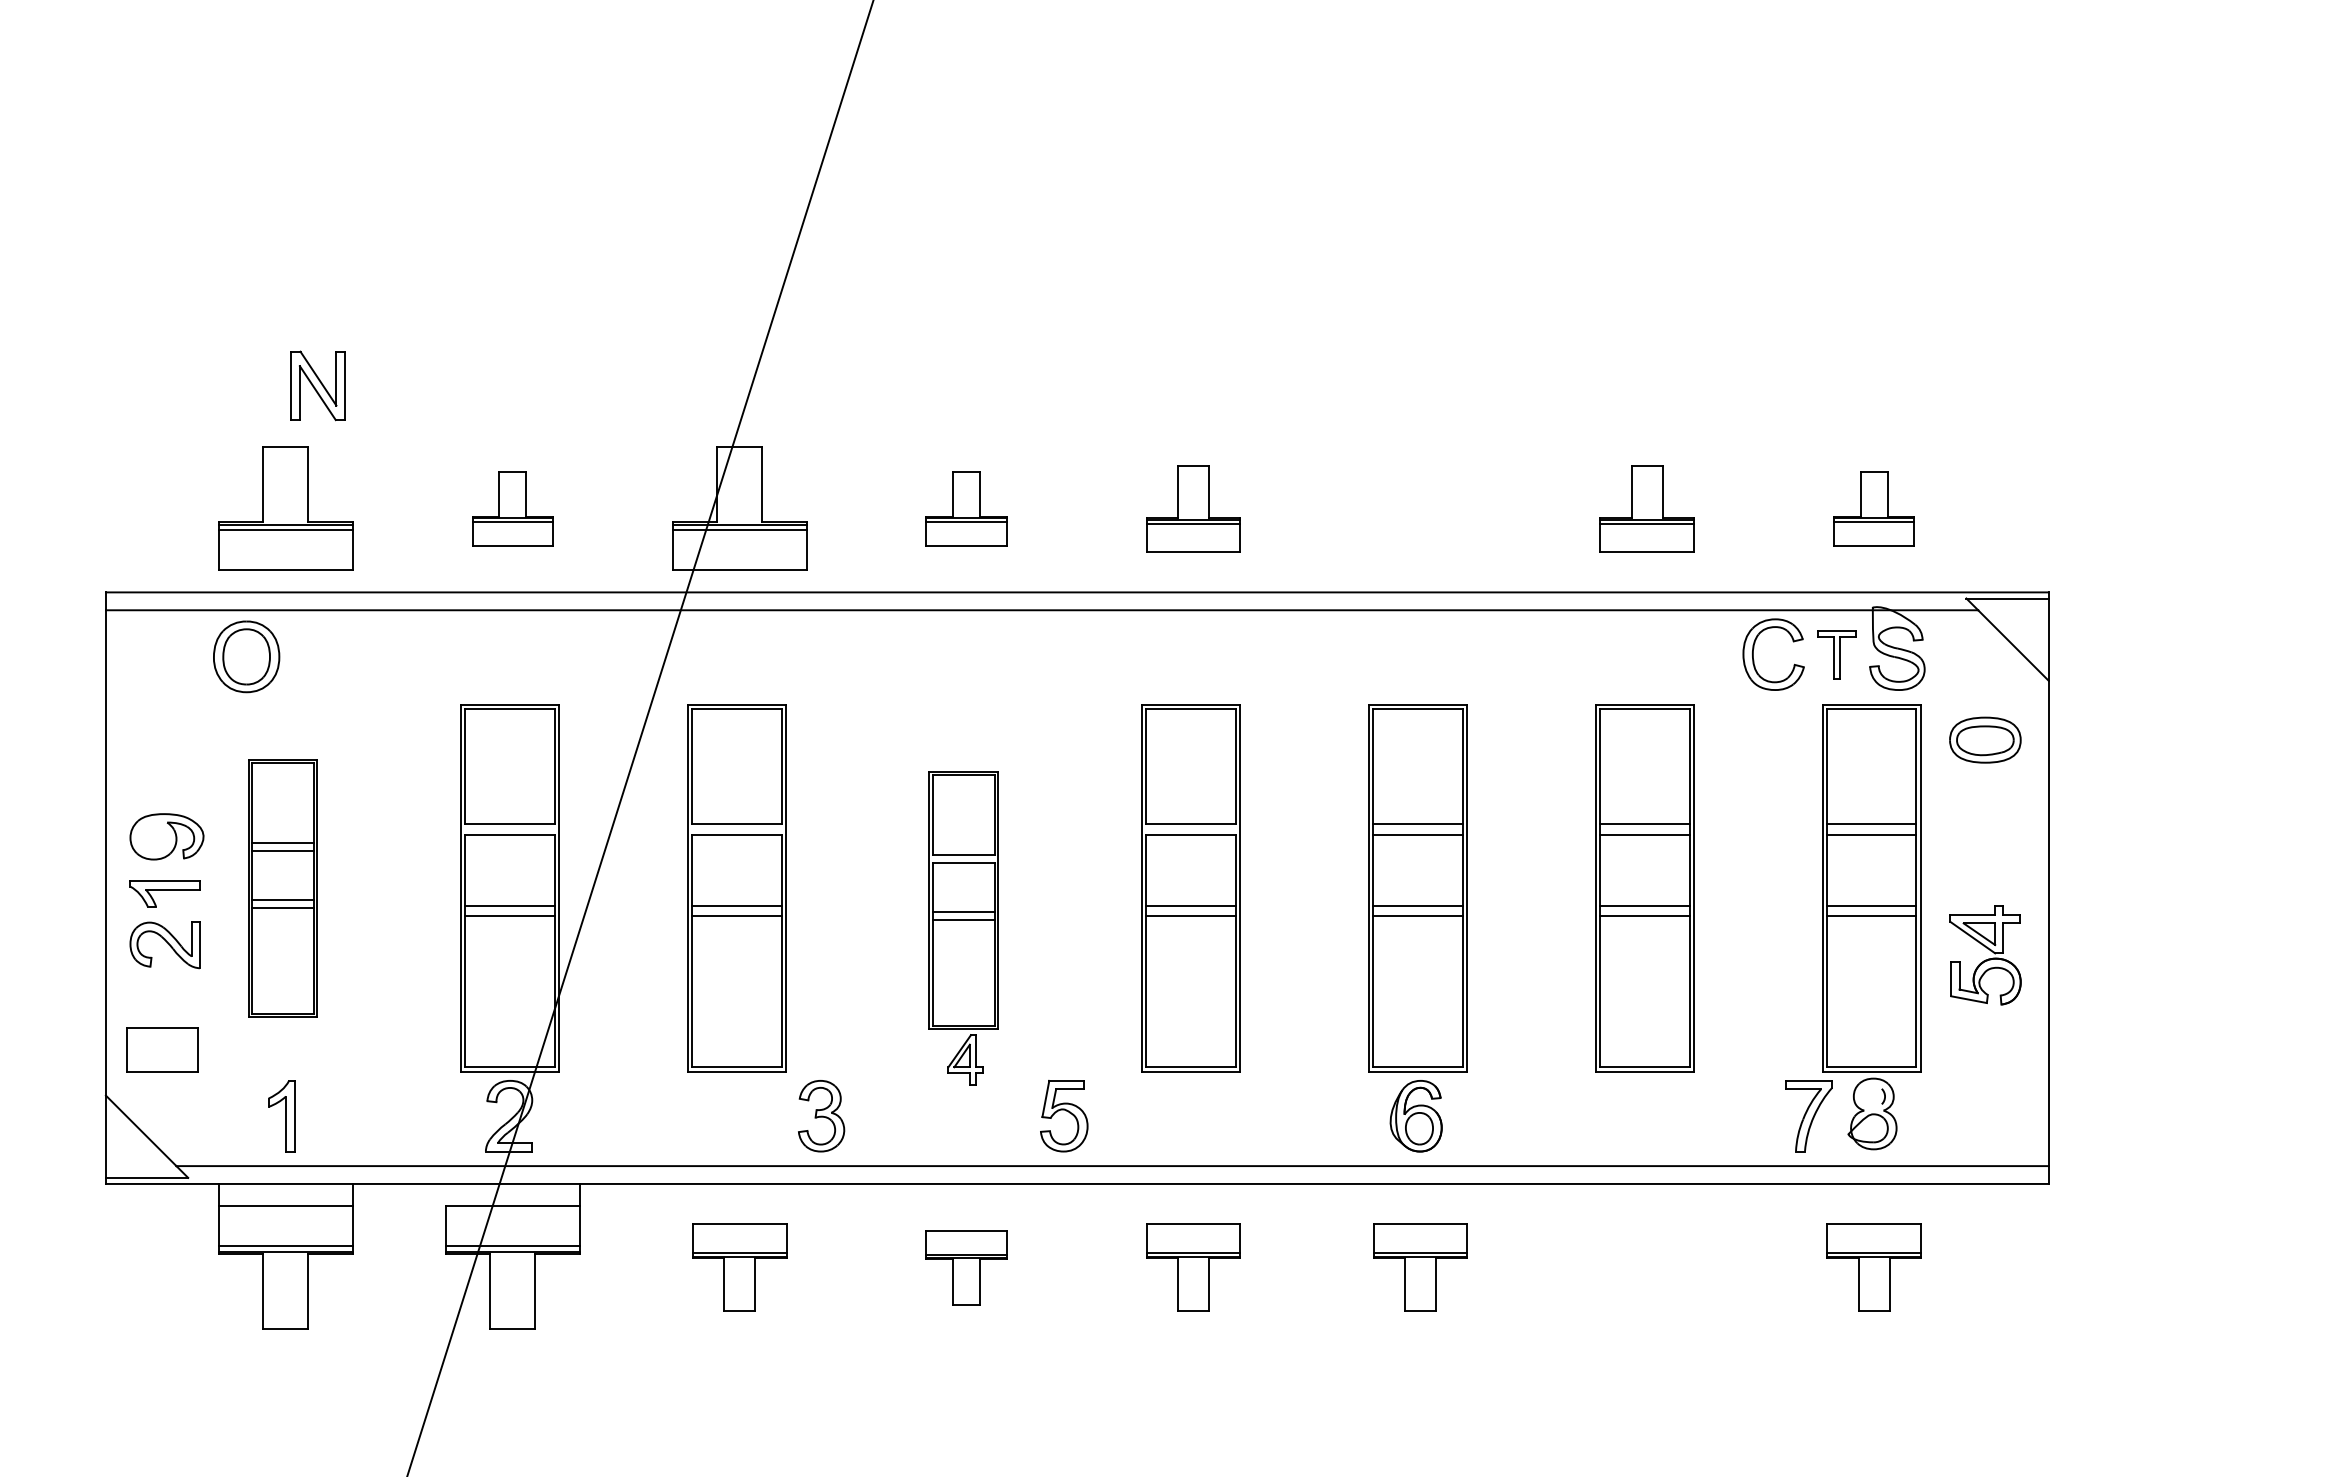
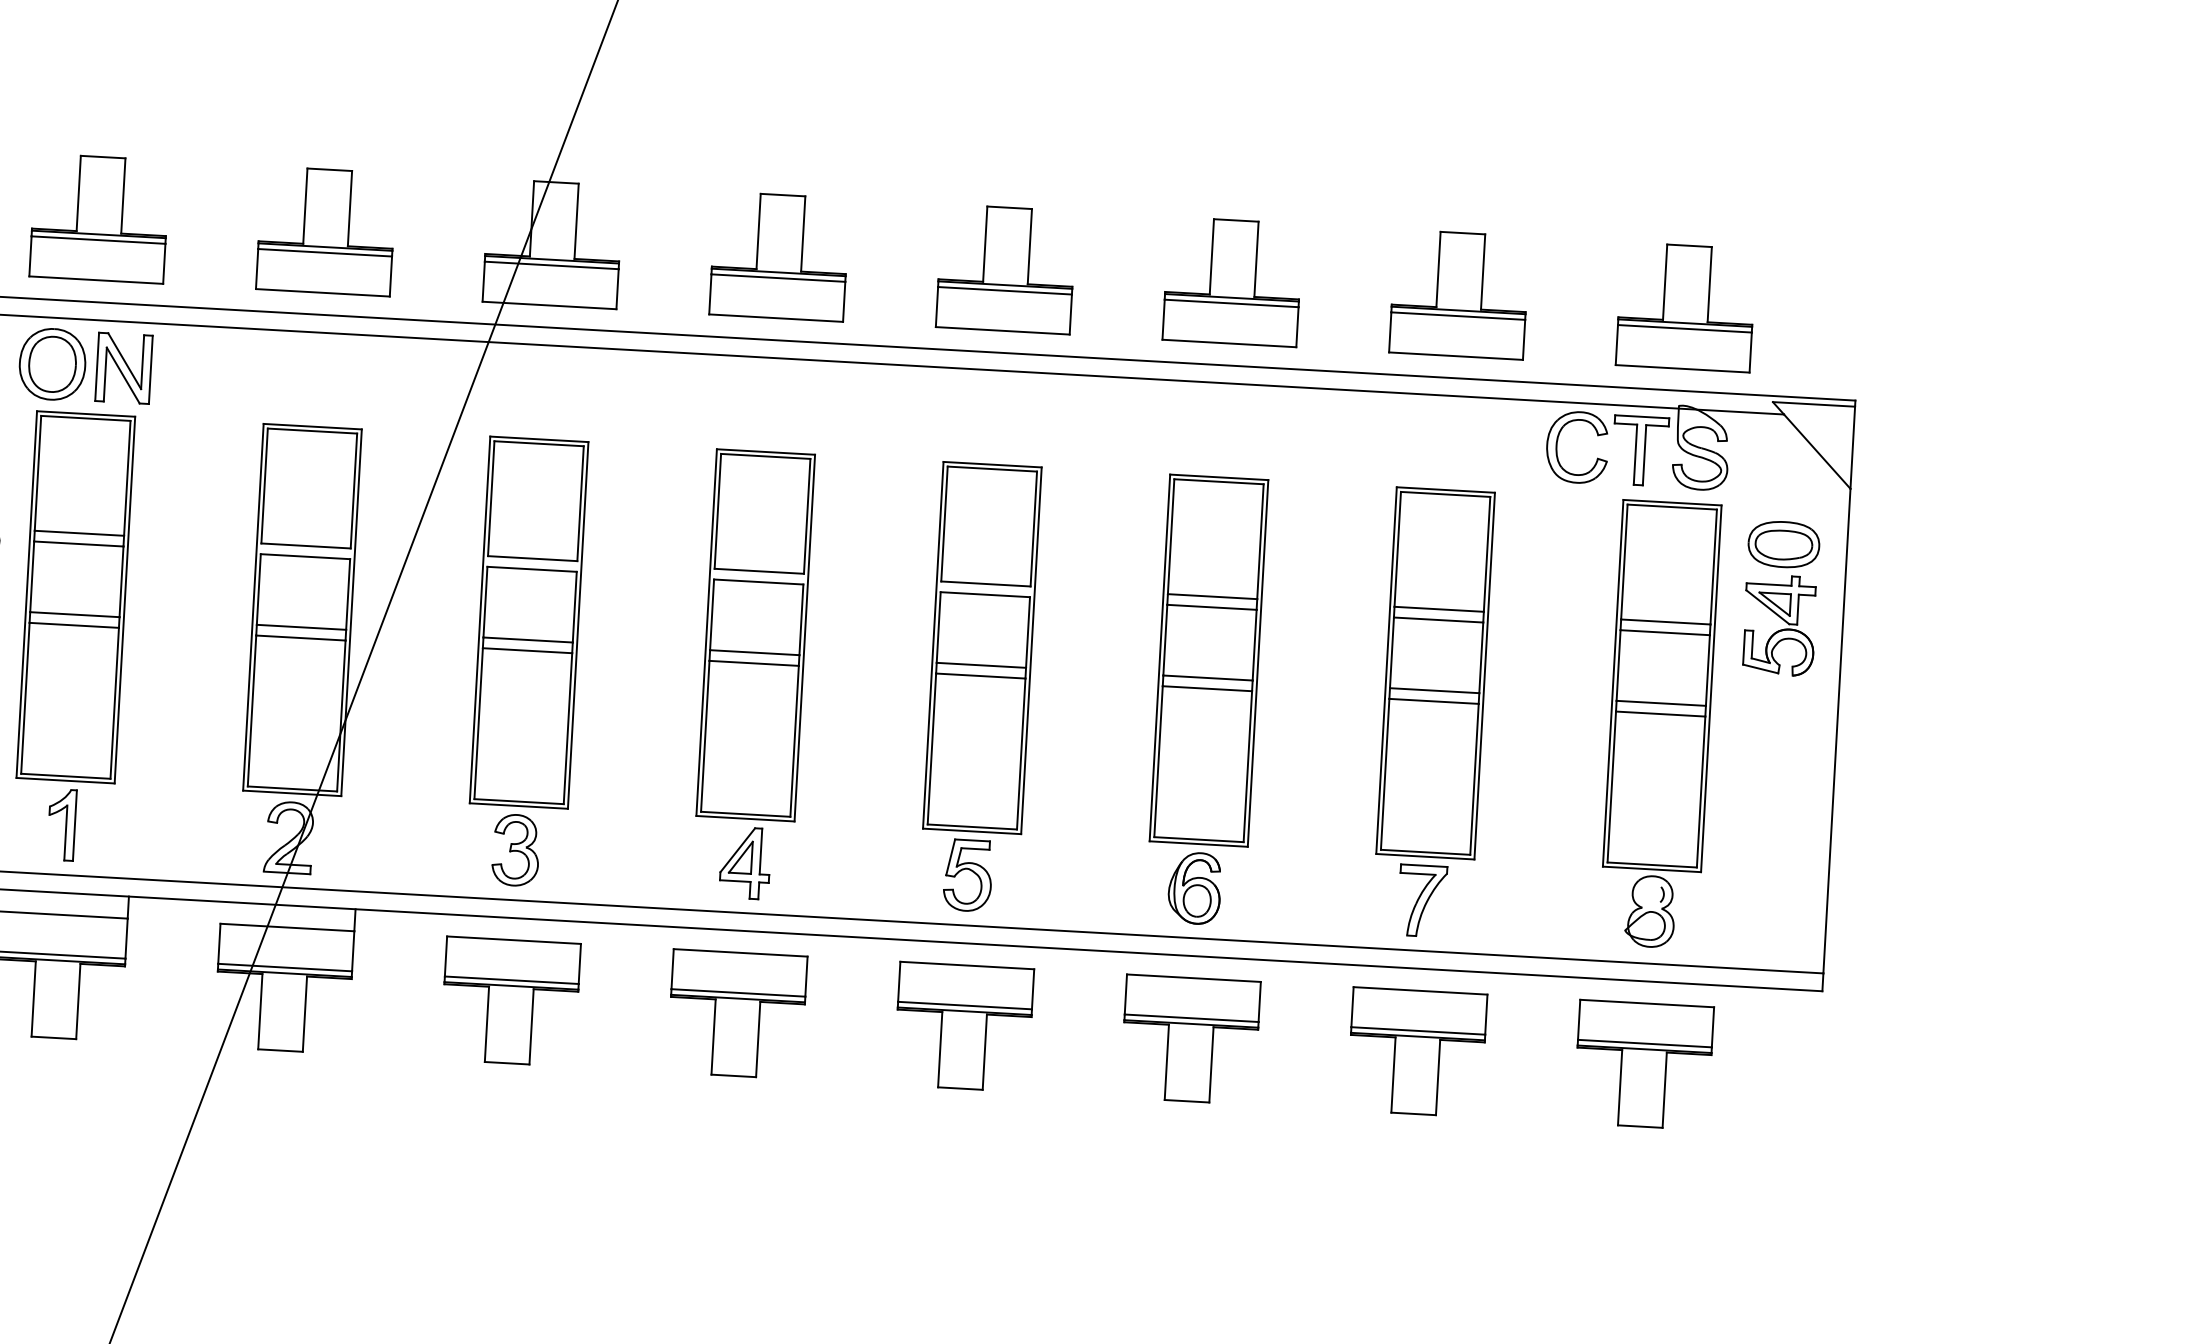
part: (317, 385) -> (123, 367), moved
part: (512, 508) -> (326, 231), size x1.67
part: (966, 508) -> (779, 256), size x1.67
part: (1193, 508) -> (1006, 269), size x1.43
part: (1420, 508) -> (1232, 281), added
part: (1646, 508) -> (1458, 294), size x1.43
part: (1873, 508) -> (1685, 307), size x1.67
part: (1836, 654) -> (1640, 450), size x1.43
part: (282, 888) -> (75, 597), size x1.43
part: (963, 928) -> (753, 675), size x1.43
part: (1985, 955) -> (1779, 625), moved
part: (821, 1116) -> (516, 850), moved
part: (1064, 1116) -> (968, 875), moved
part: (1808, 1116) -> (1421, 901), moved
part: (739, 1267) -> (510, 1001), size x1.43
part: (966, 1267) -> (737, 1014), size x1.67
part: (1193, 1267) -> (963, 1026), size x1.43
part: (1420, 1267) -> (1190, 1039), size x1.43
part: (1646, 1267) -> (1416, 1052), added
part: (1873, 1267) -> (1642, 1064), size x1.43

